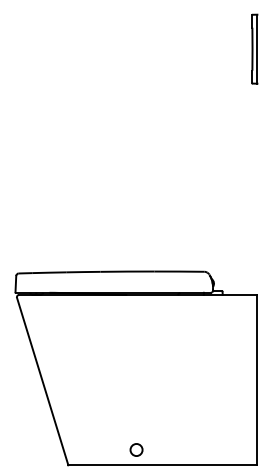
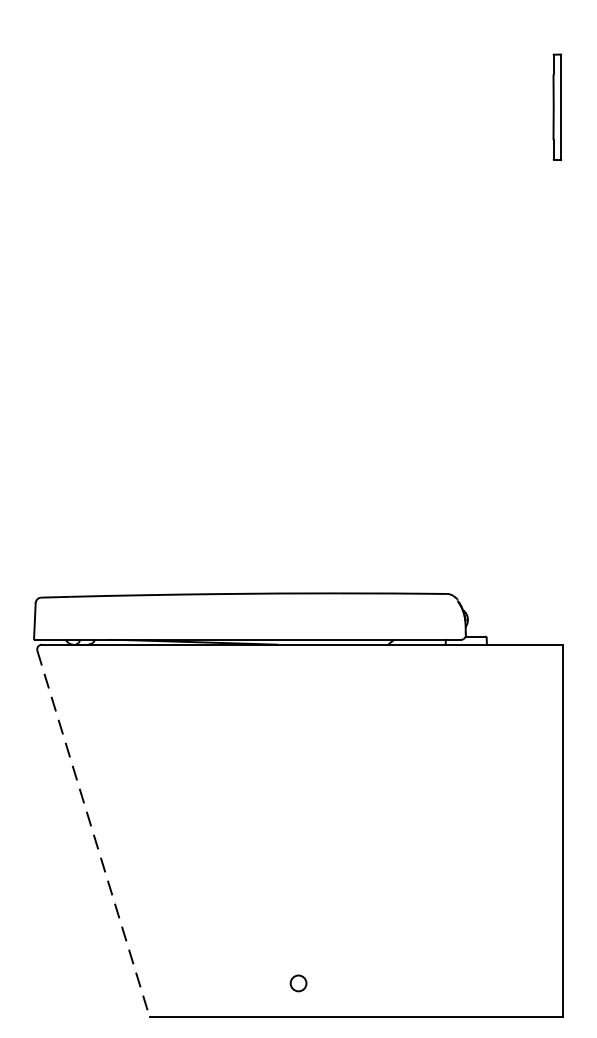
part: (254, 48) -> (556, 105), size x0.7
line: (42, 381) -> (93, 833), solid -> dashed
circle: (136, 449) -> (298, 982), size x0.6

